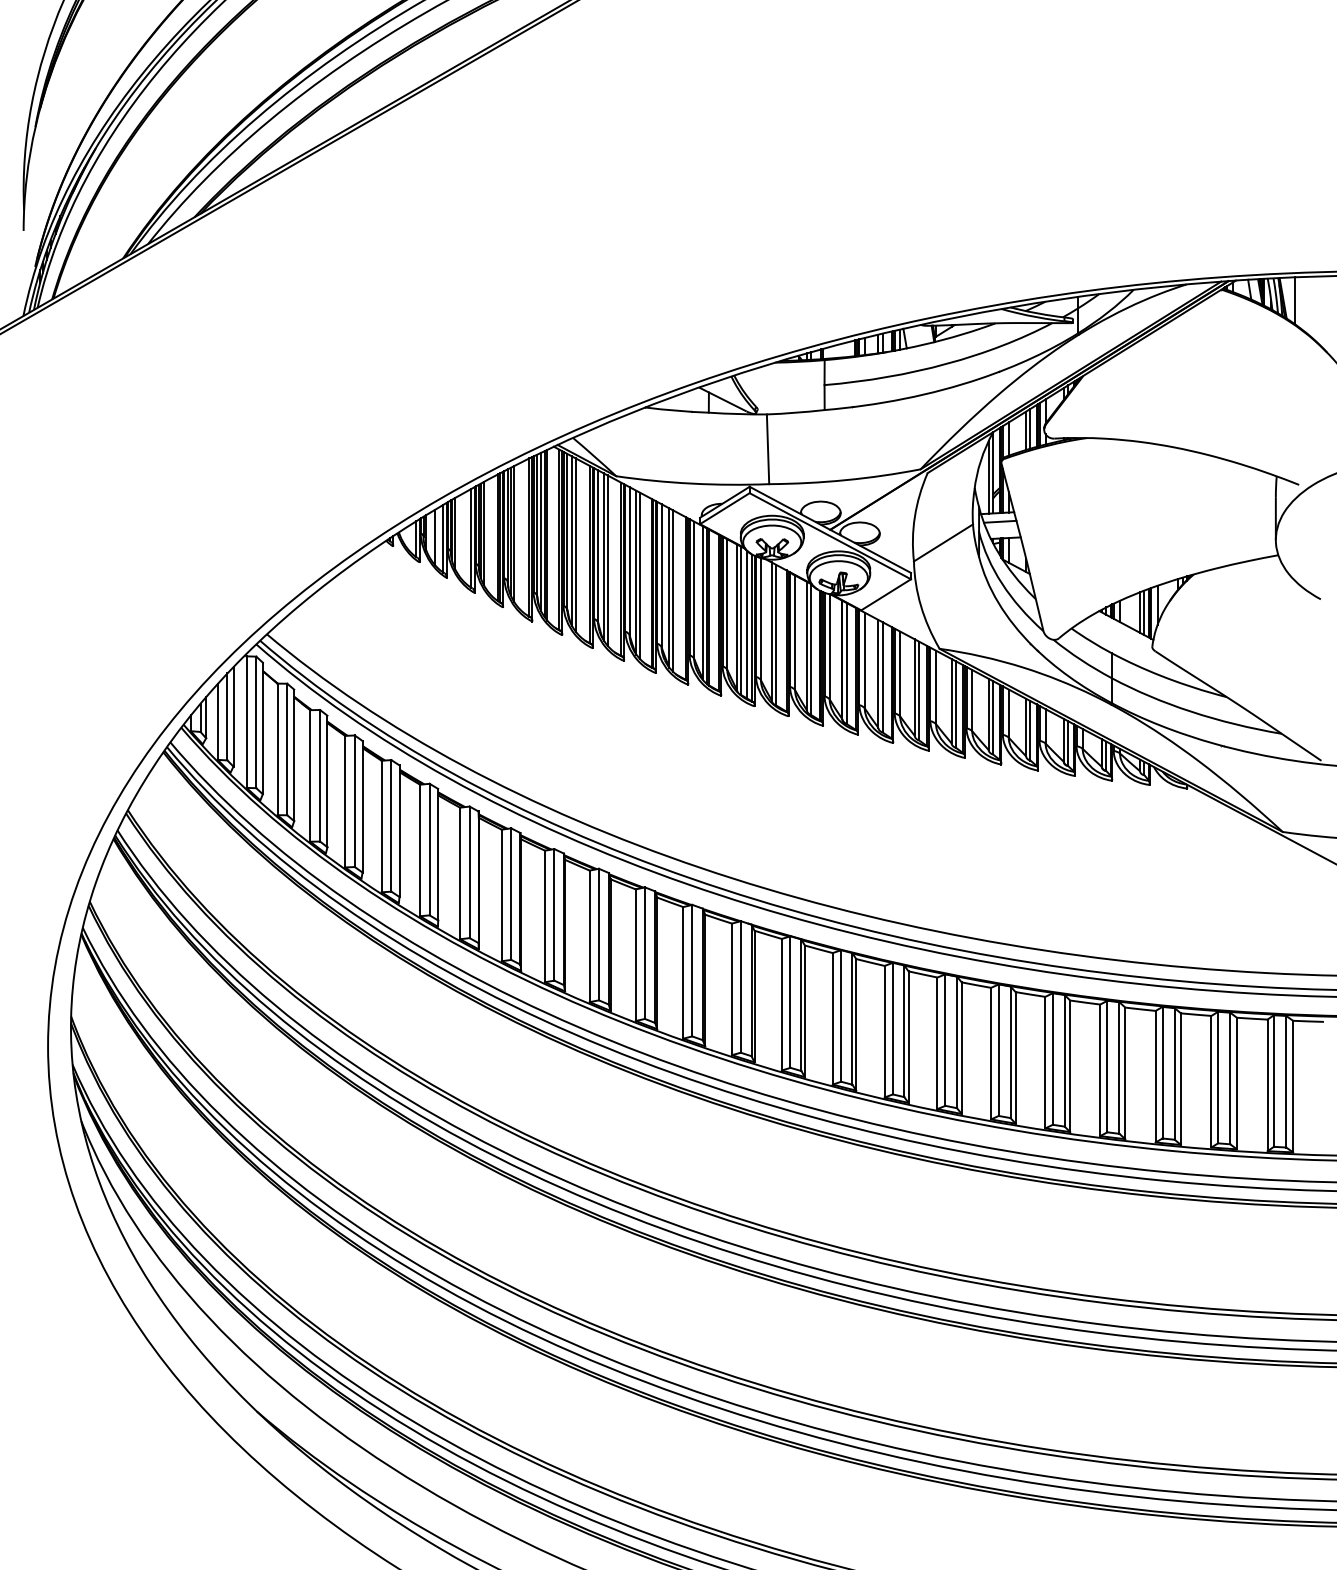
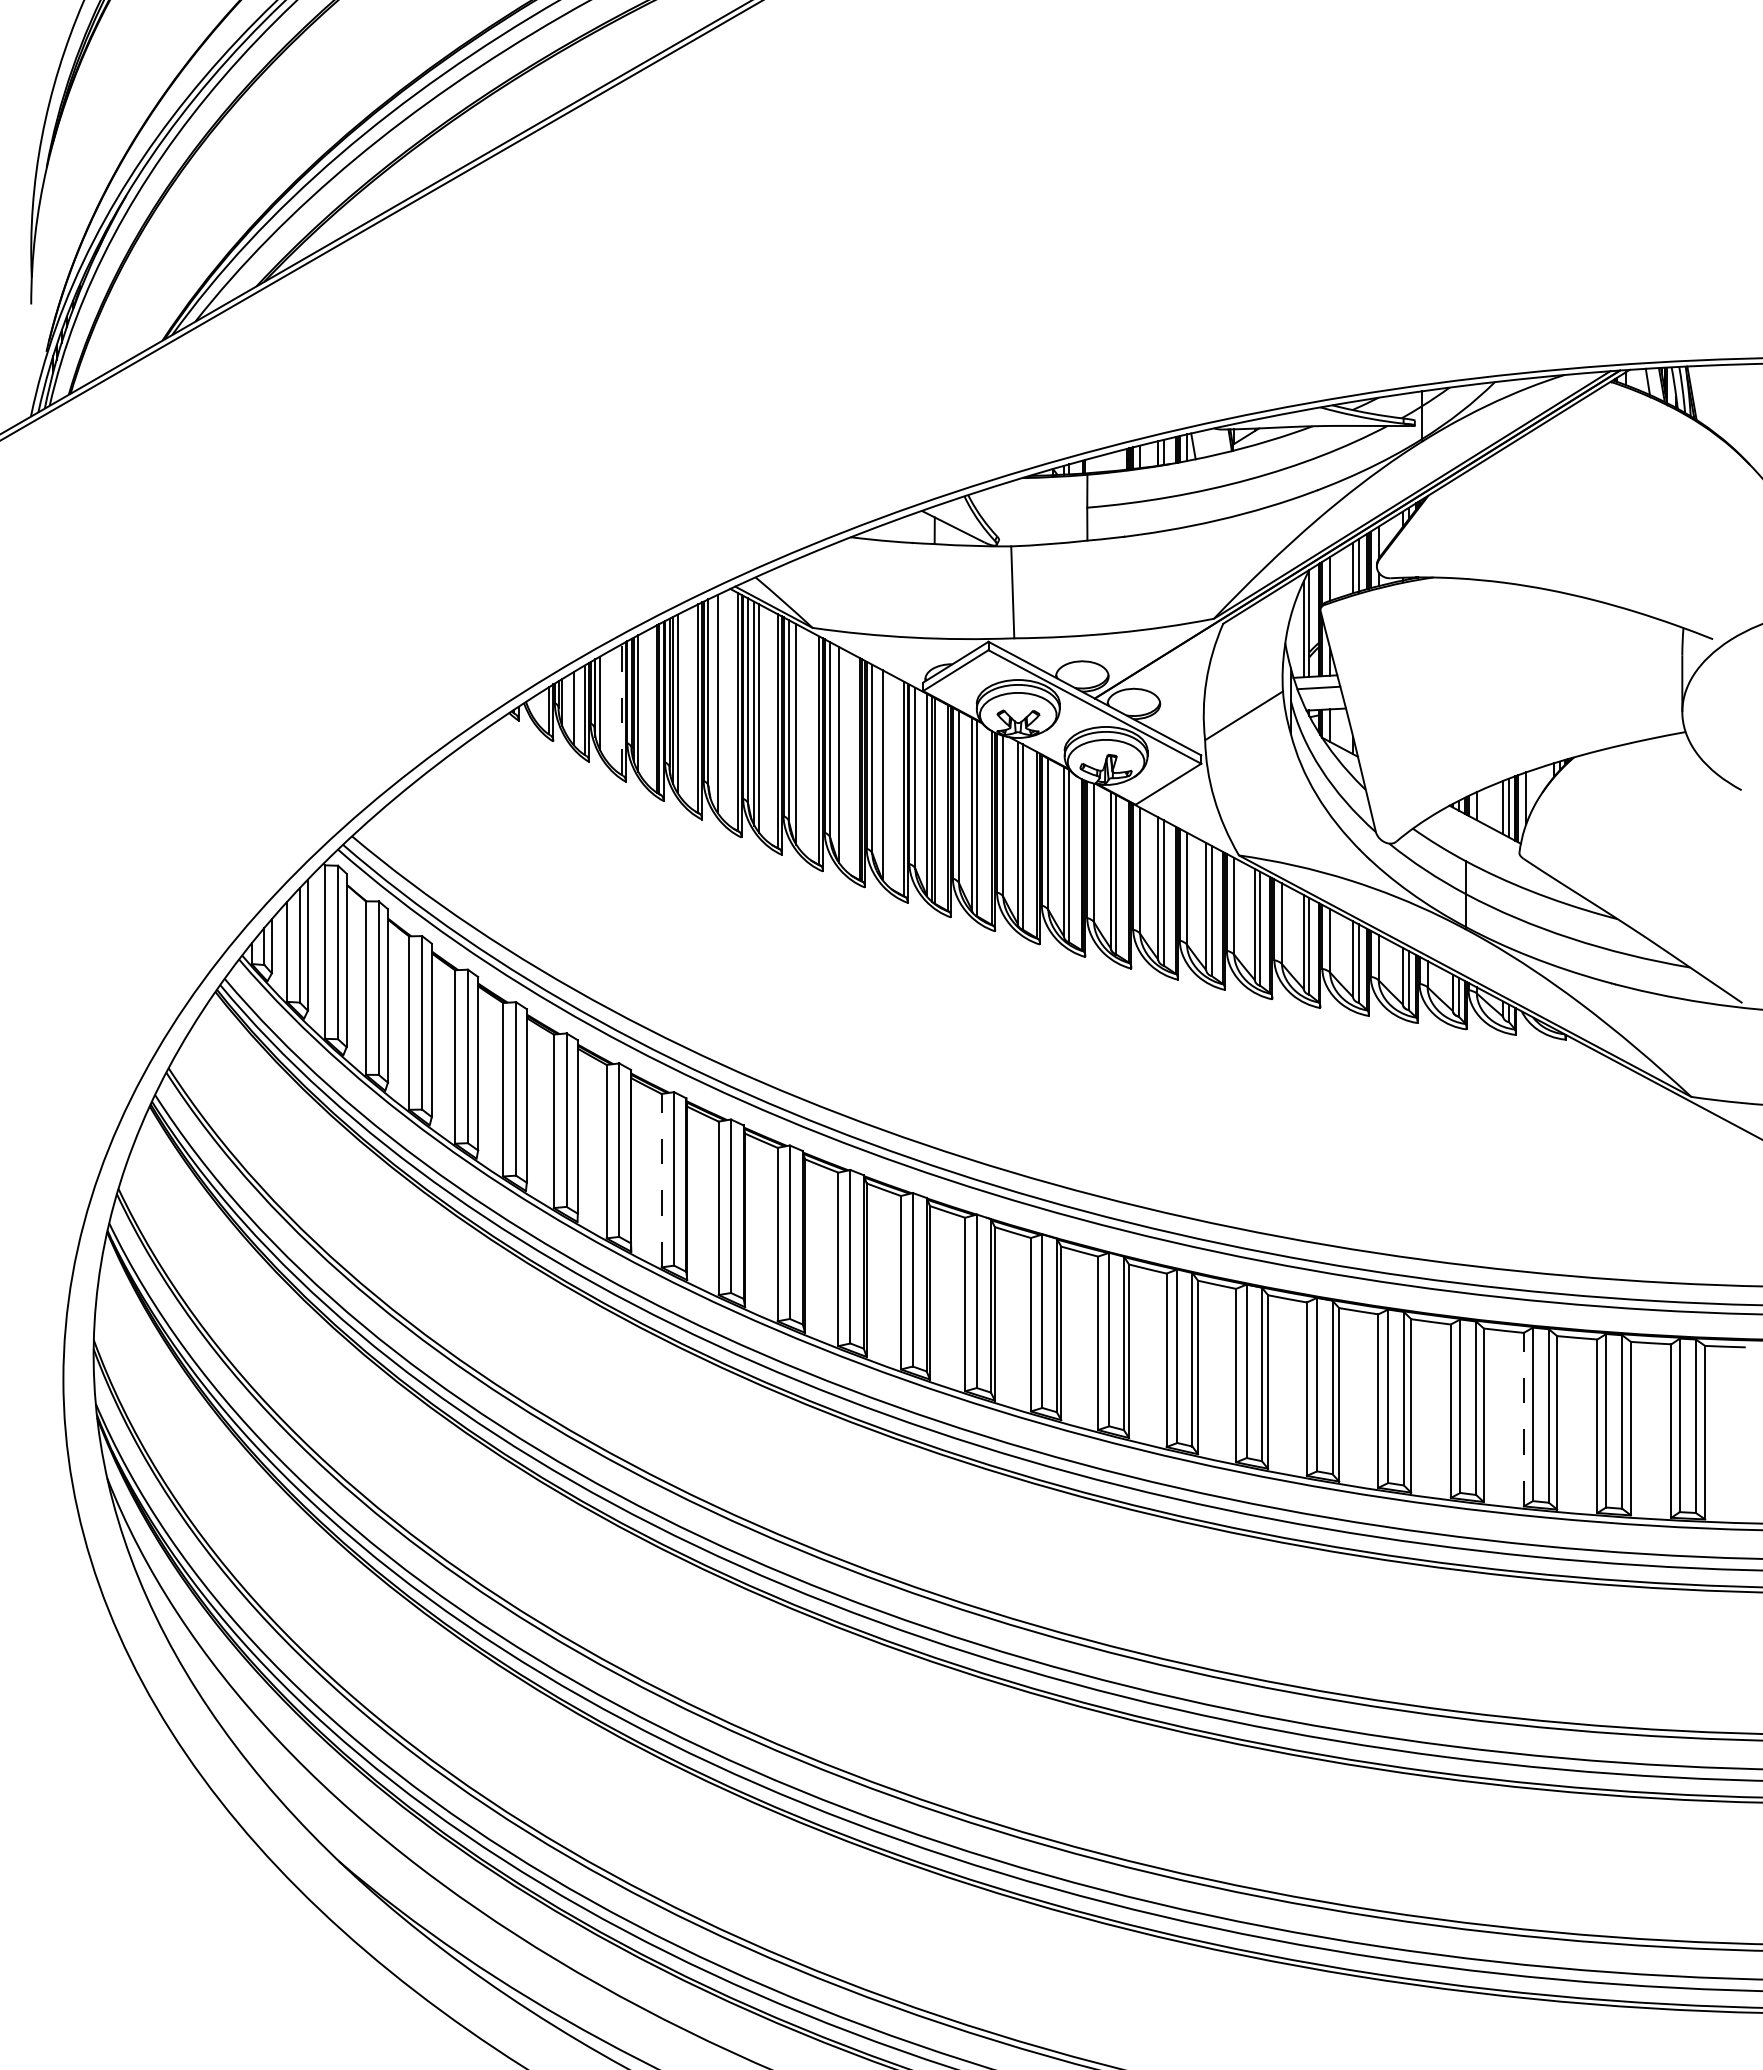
line: (1294, 300) -> (1706, 396), removed
line: (541, 532) -> (713, 701), removed
line: (547, 535) -> (721, 705), removed
line: (471, 538) -> (621, 709), solid -> dashed
line: (607, 560) -> (801, 738), removed
line: (640, 576) -> (844, 759), removed
line: (673, 590) -> (887, 778), removed
line: (747, 624) -> (985, 823), removed
line: (501, 895) -> (661, 1180), solid -> dashed
line: (1155, 1076) -> (1523, 1419), solid -> dashed

